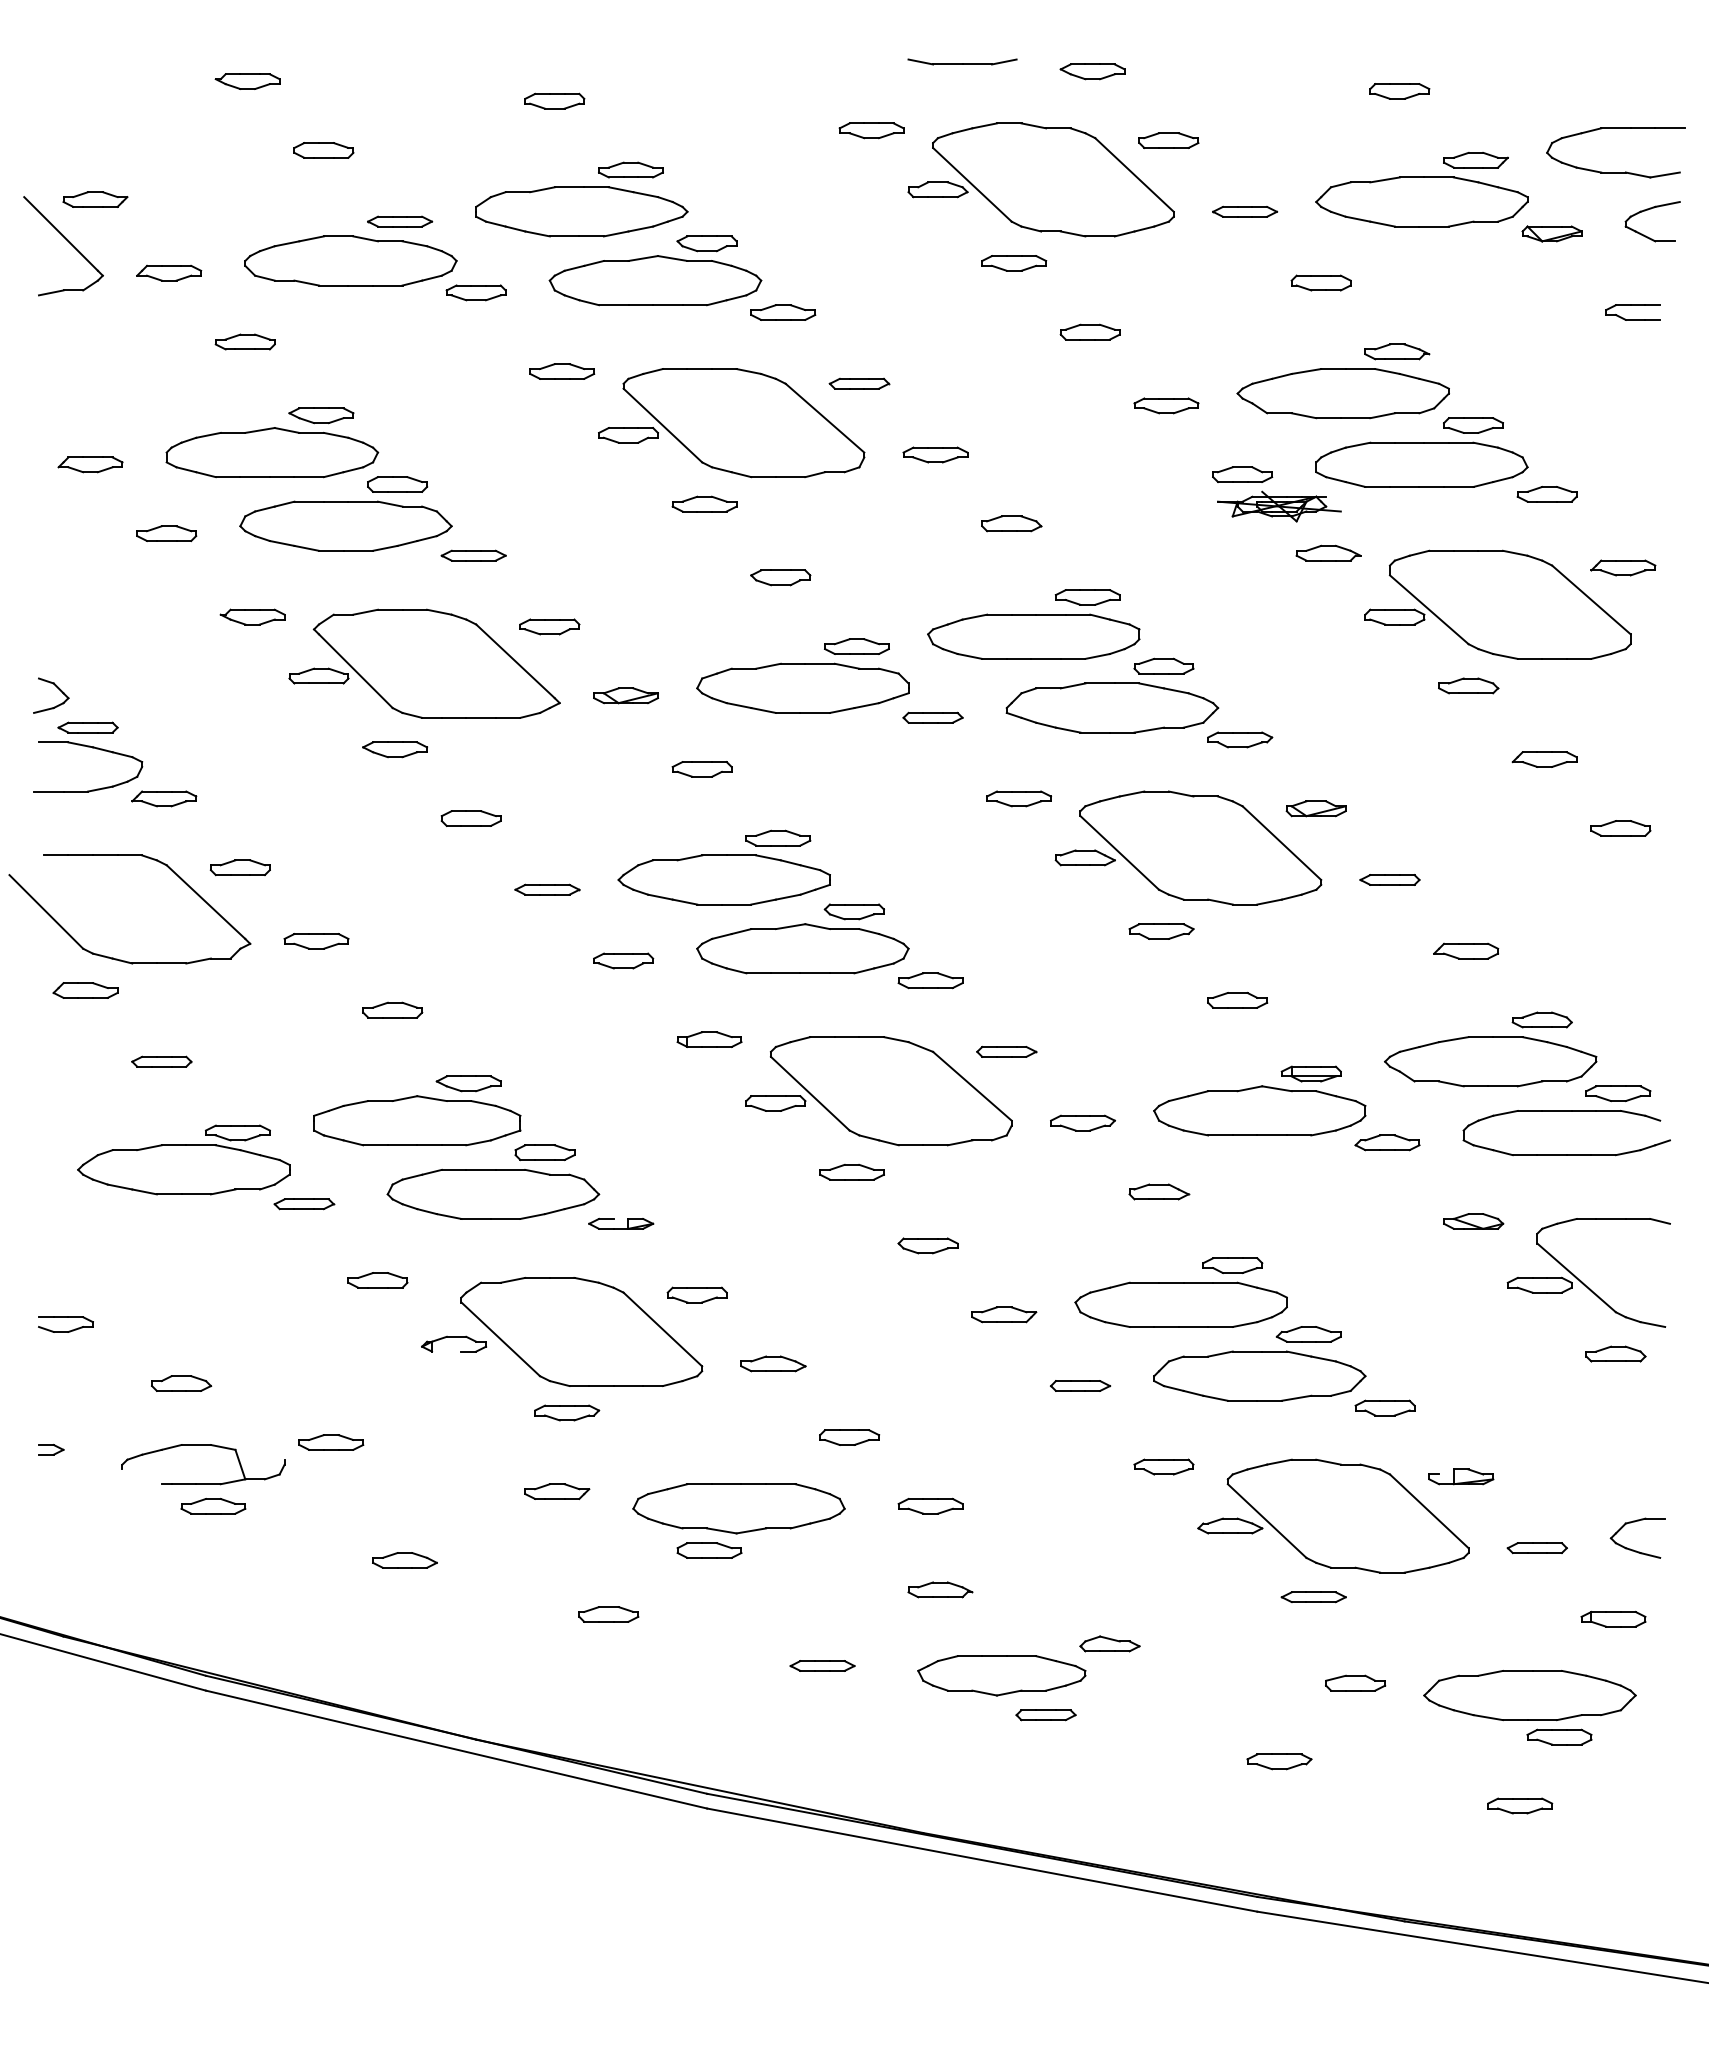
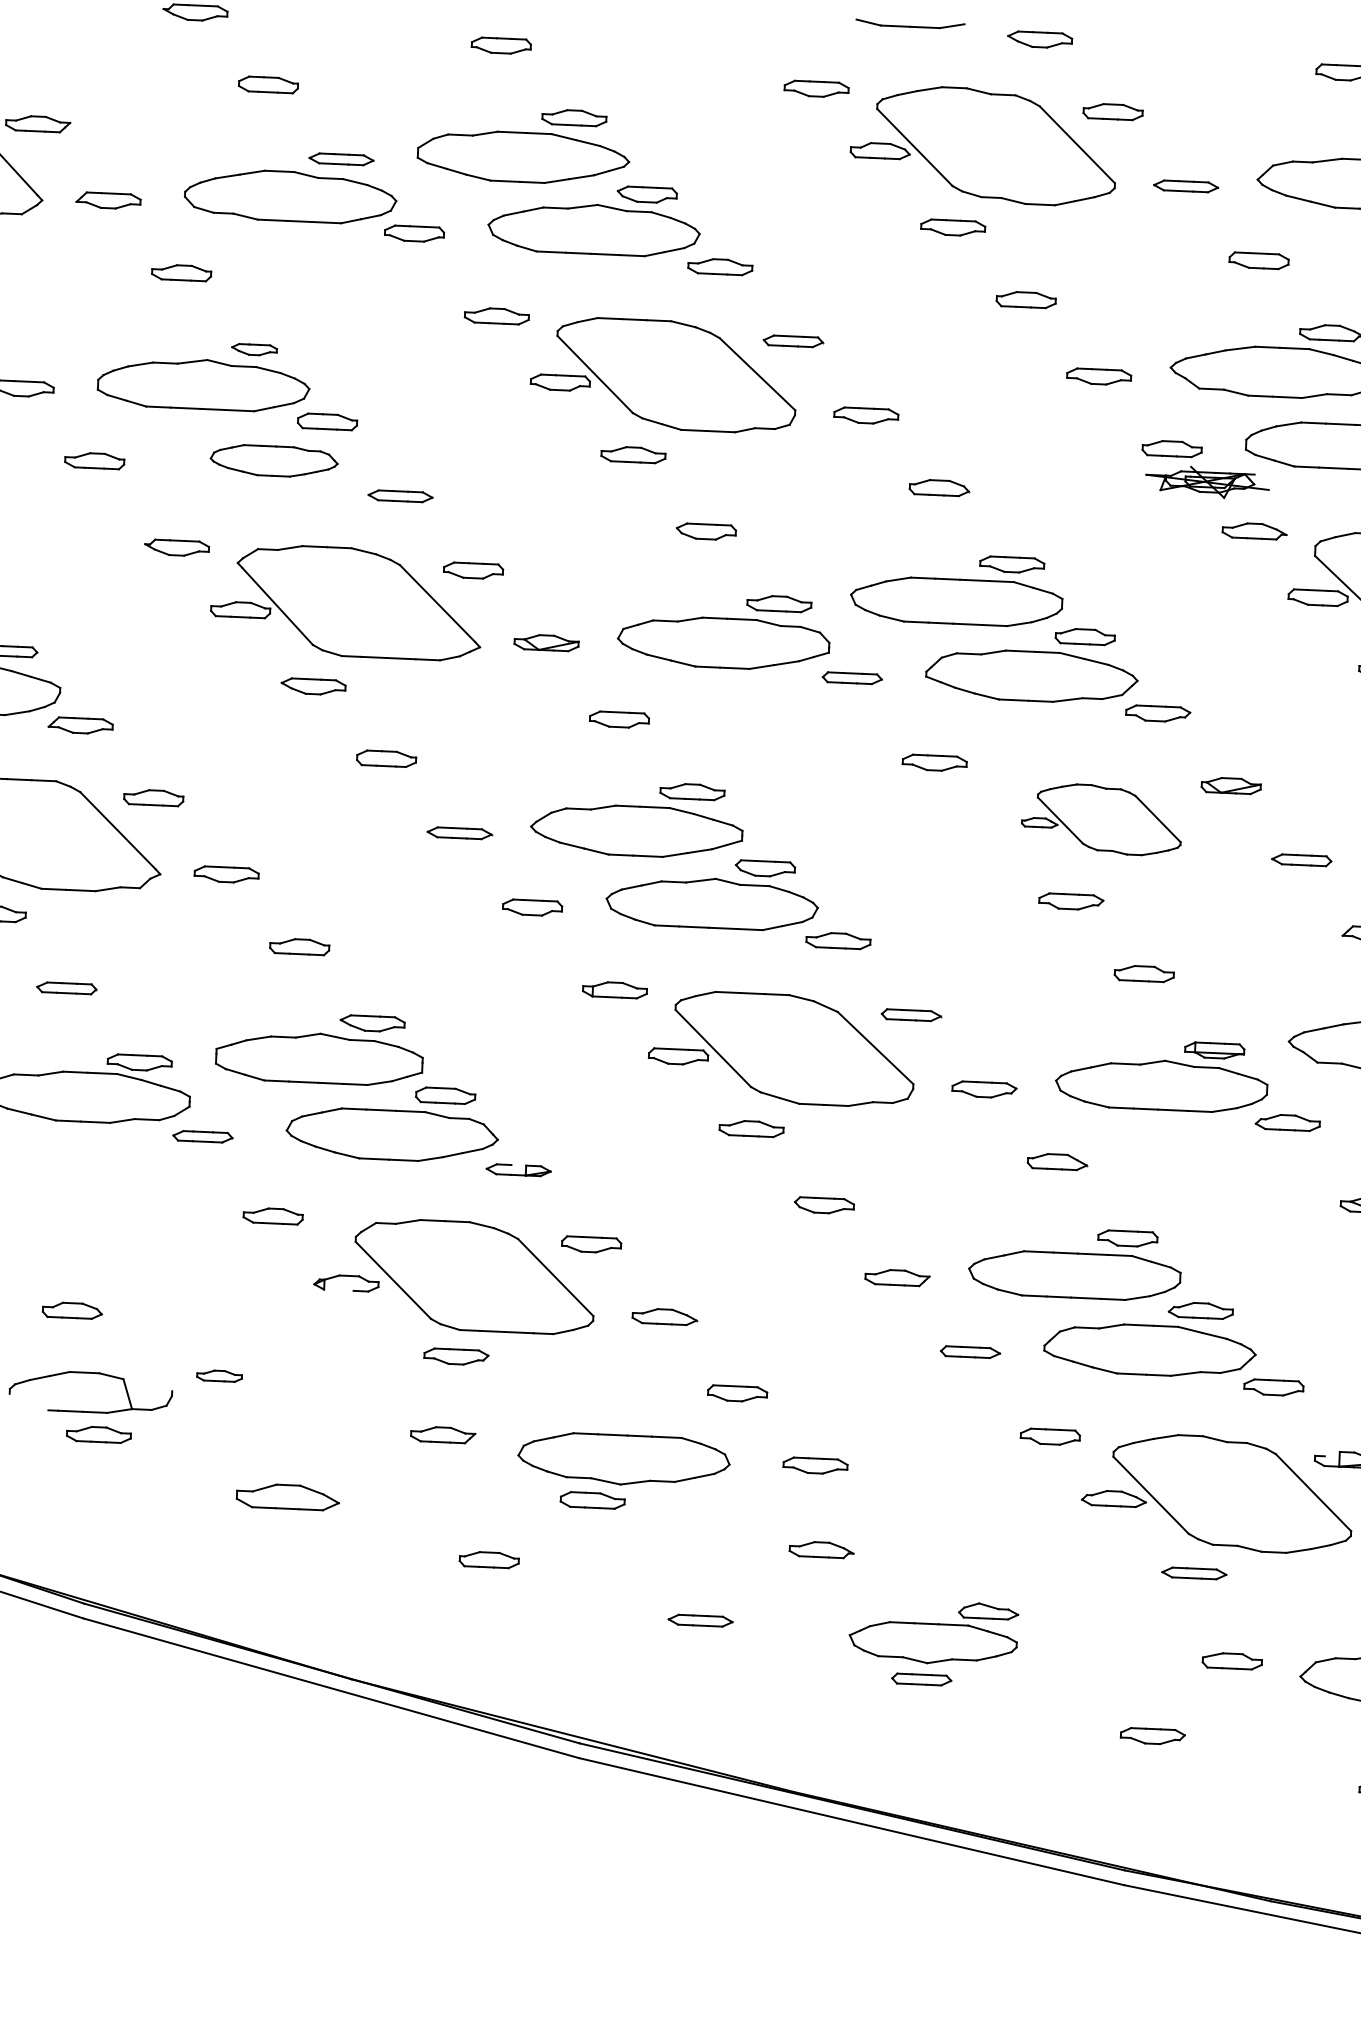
part: (321, 415) -> (254, 349), size x0.7
part: (345, 525) -> (273, 460), size x0.6
part: (1188, 847) -> (1101, 818), size x0.6
part: (331, 1442) -> (219, 1376), size x0.7
part: (404, 1560) -> (287, 1497), size x1.6
part: (1001, 1675) -> (932, 1643), moved

